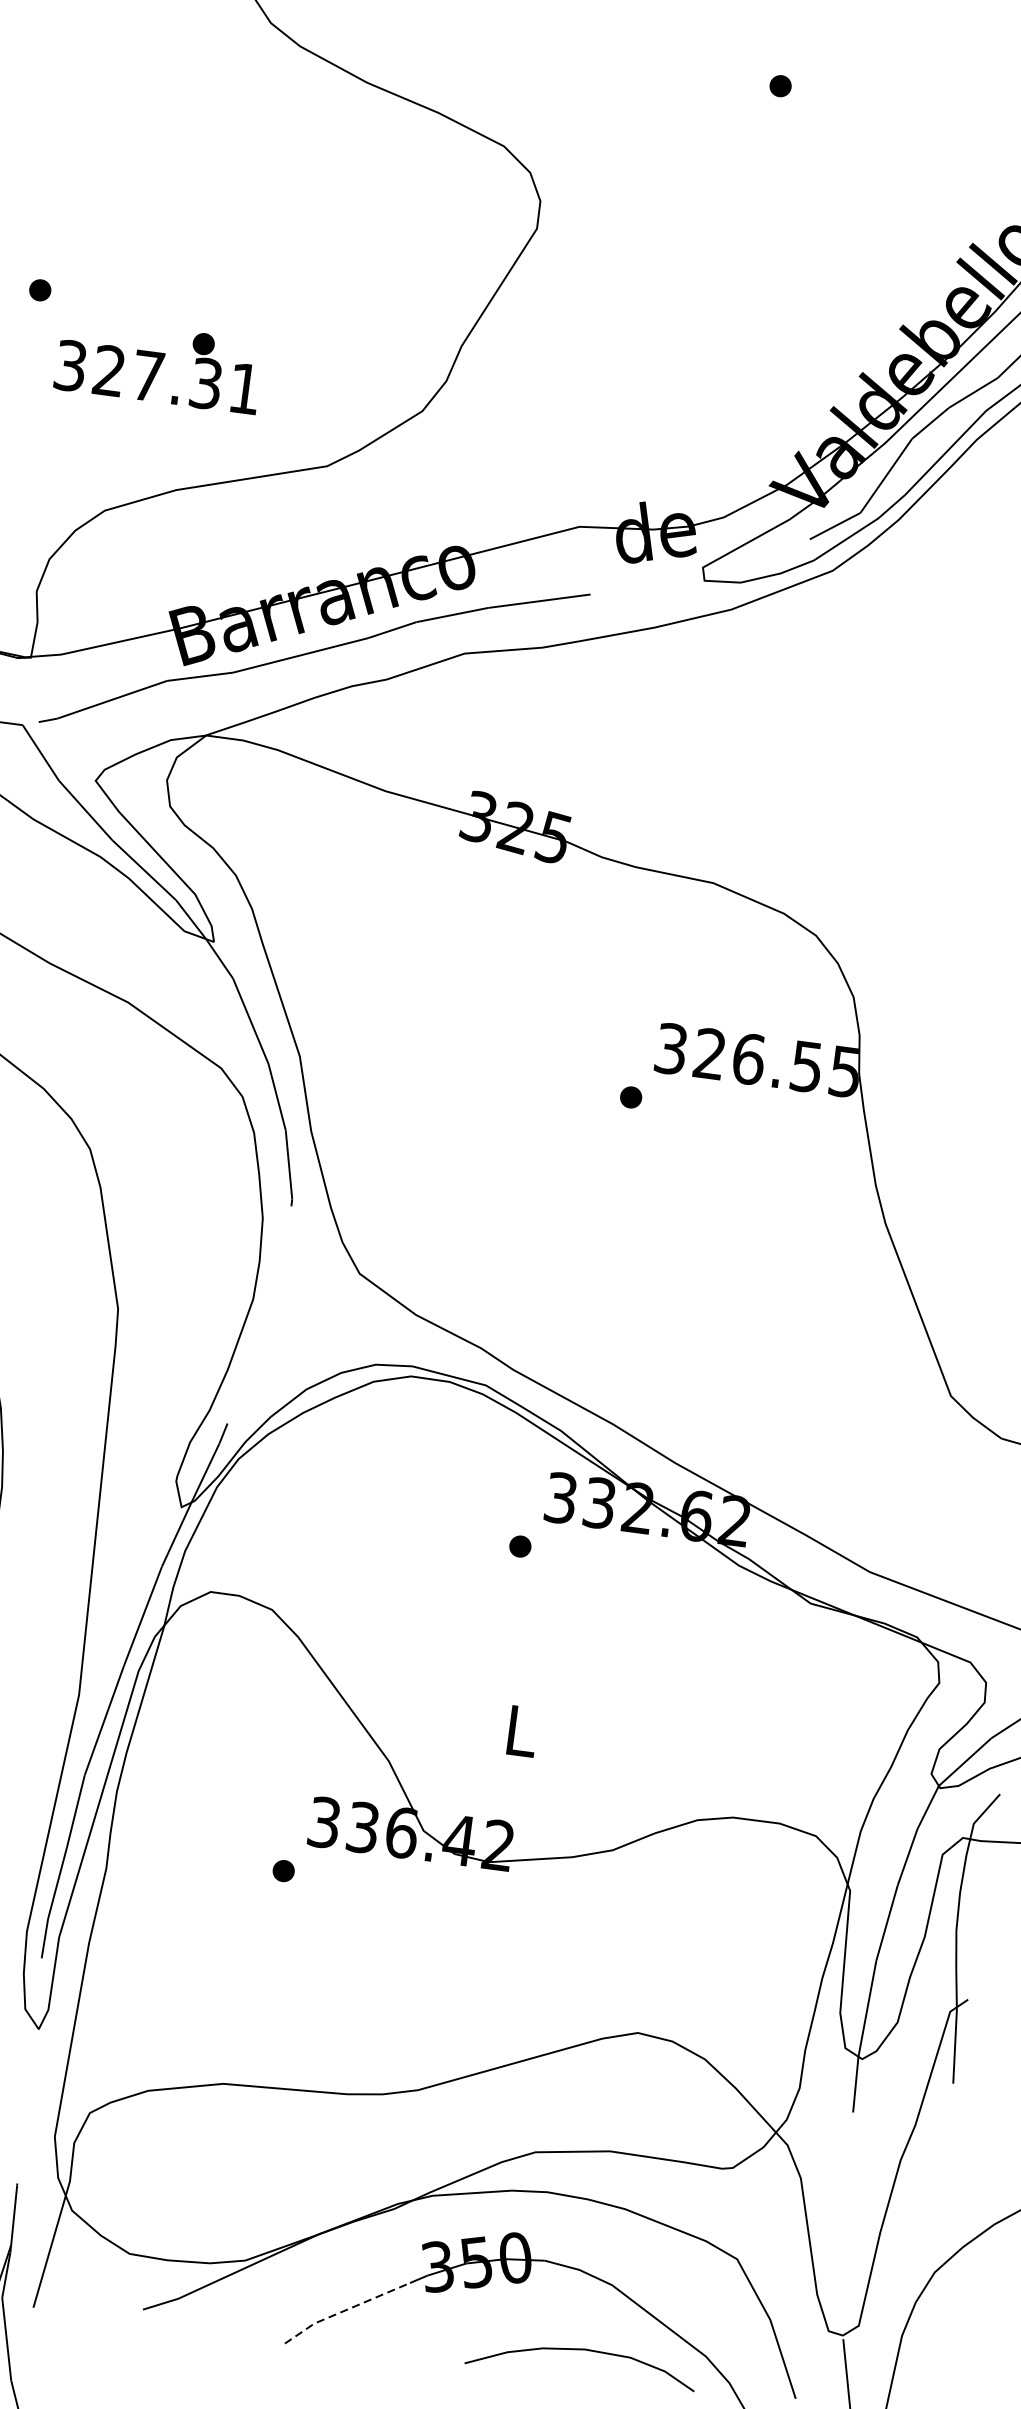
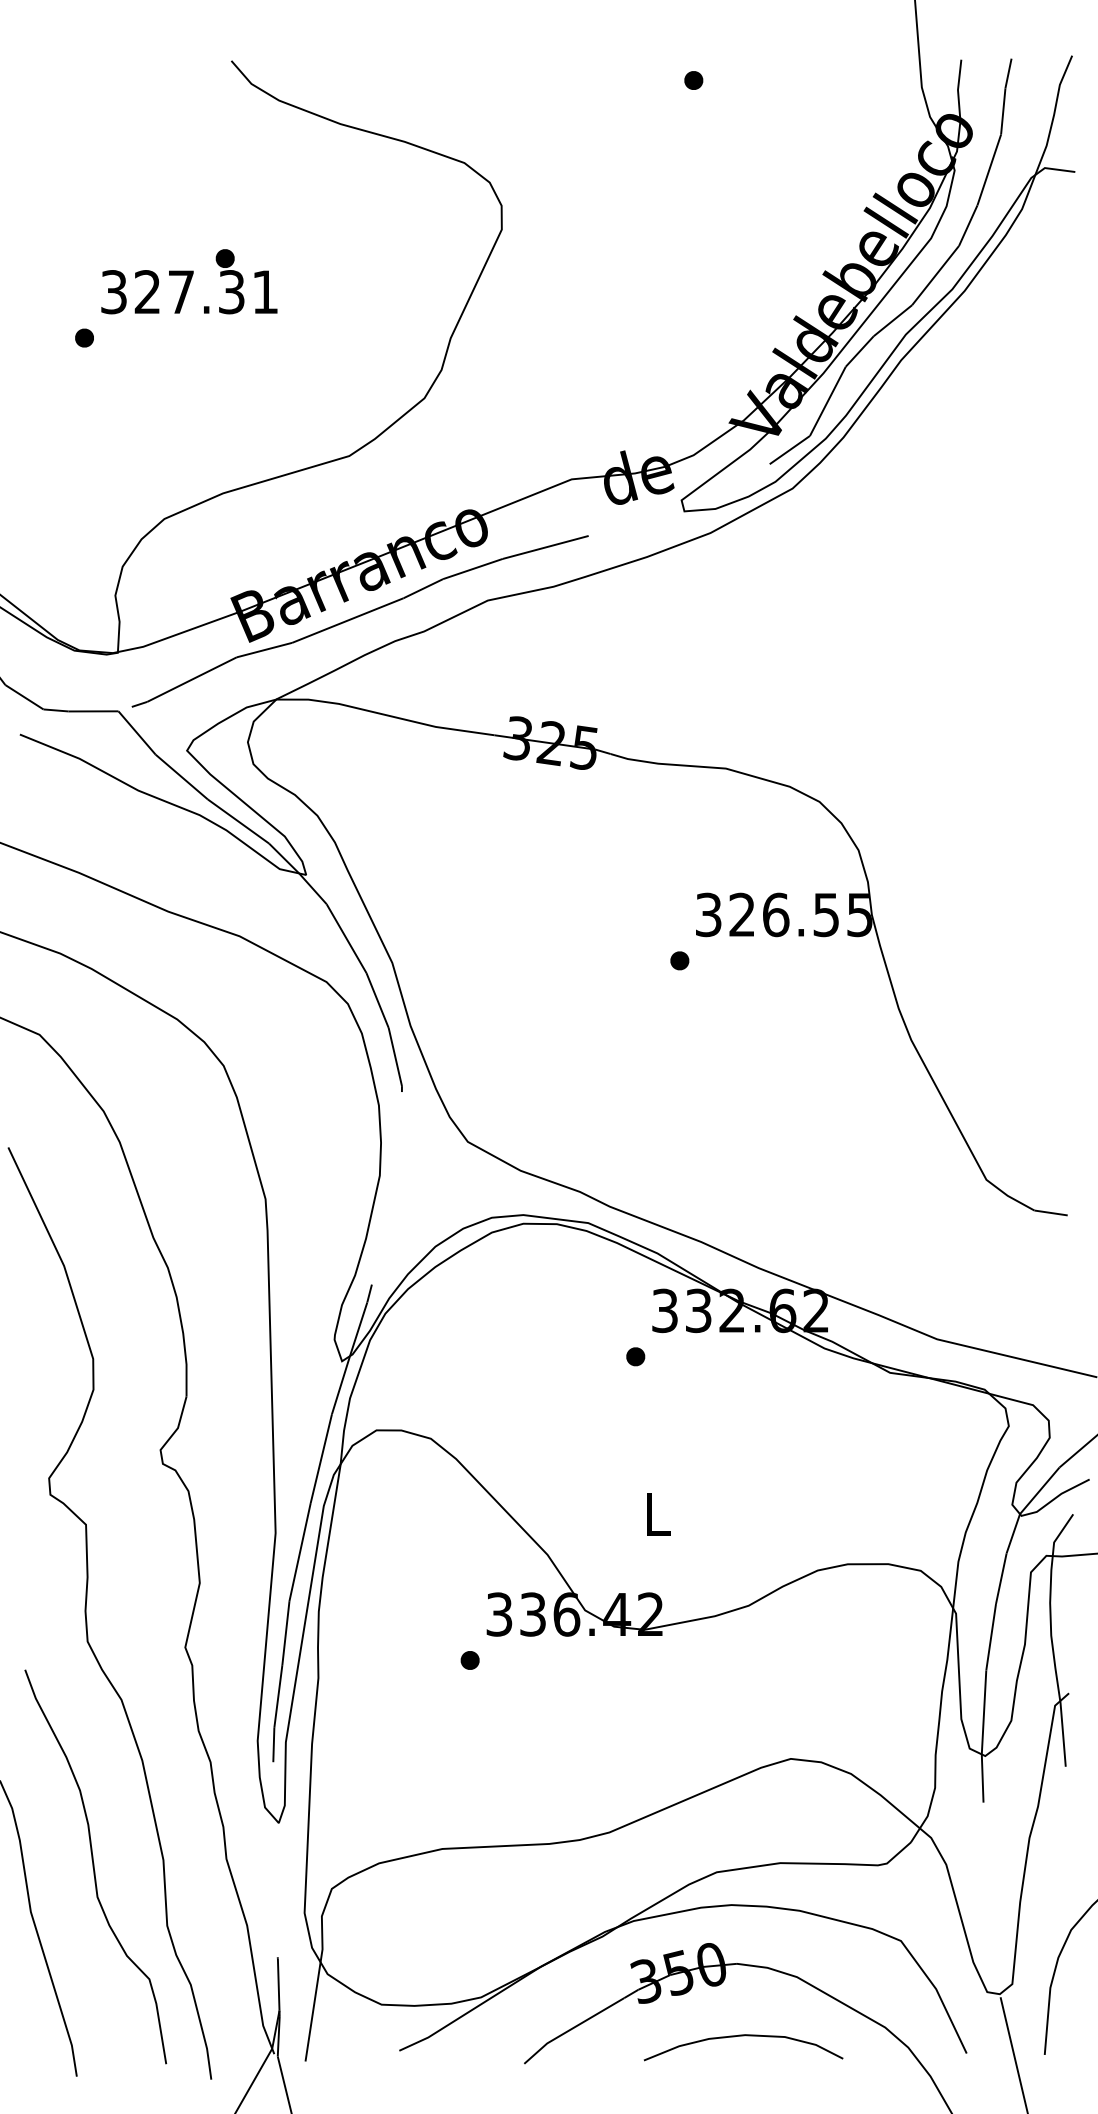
text: (159, 365) -> (189, 281), moved
line: (345, 2310) -> (572, 2028), dashed -> solid
curve: (582, 2350) -> (743, 2036), moved

